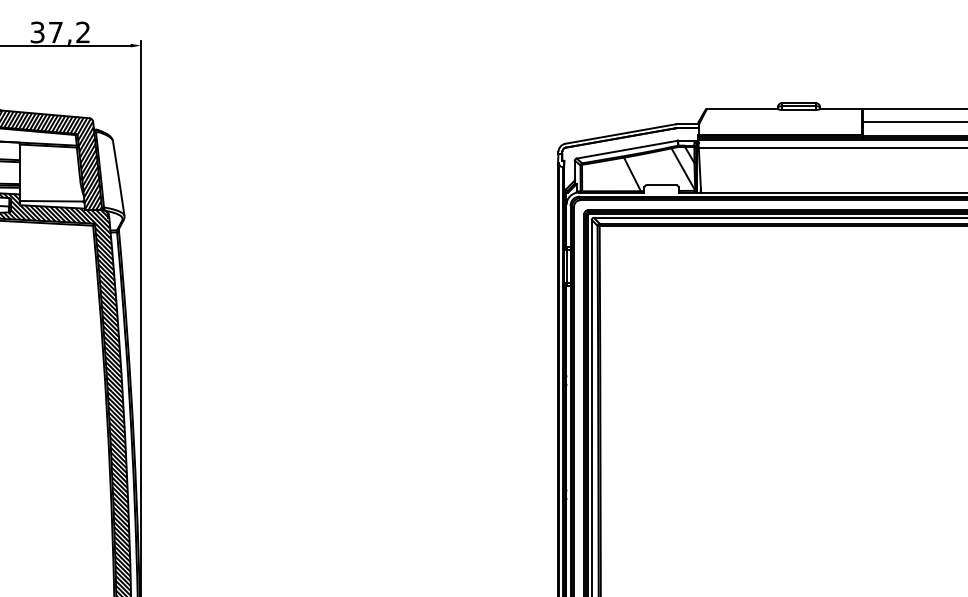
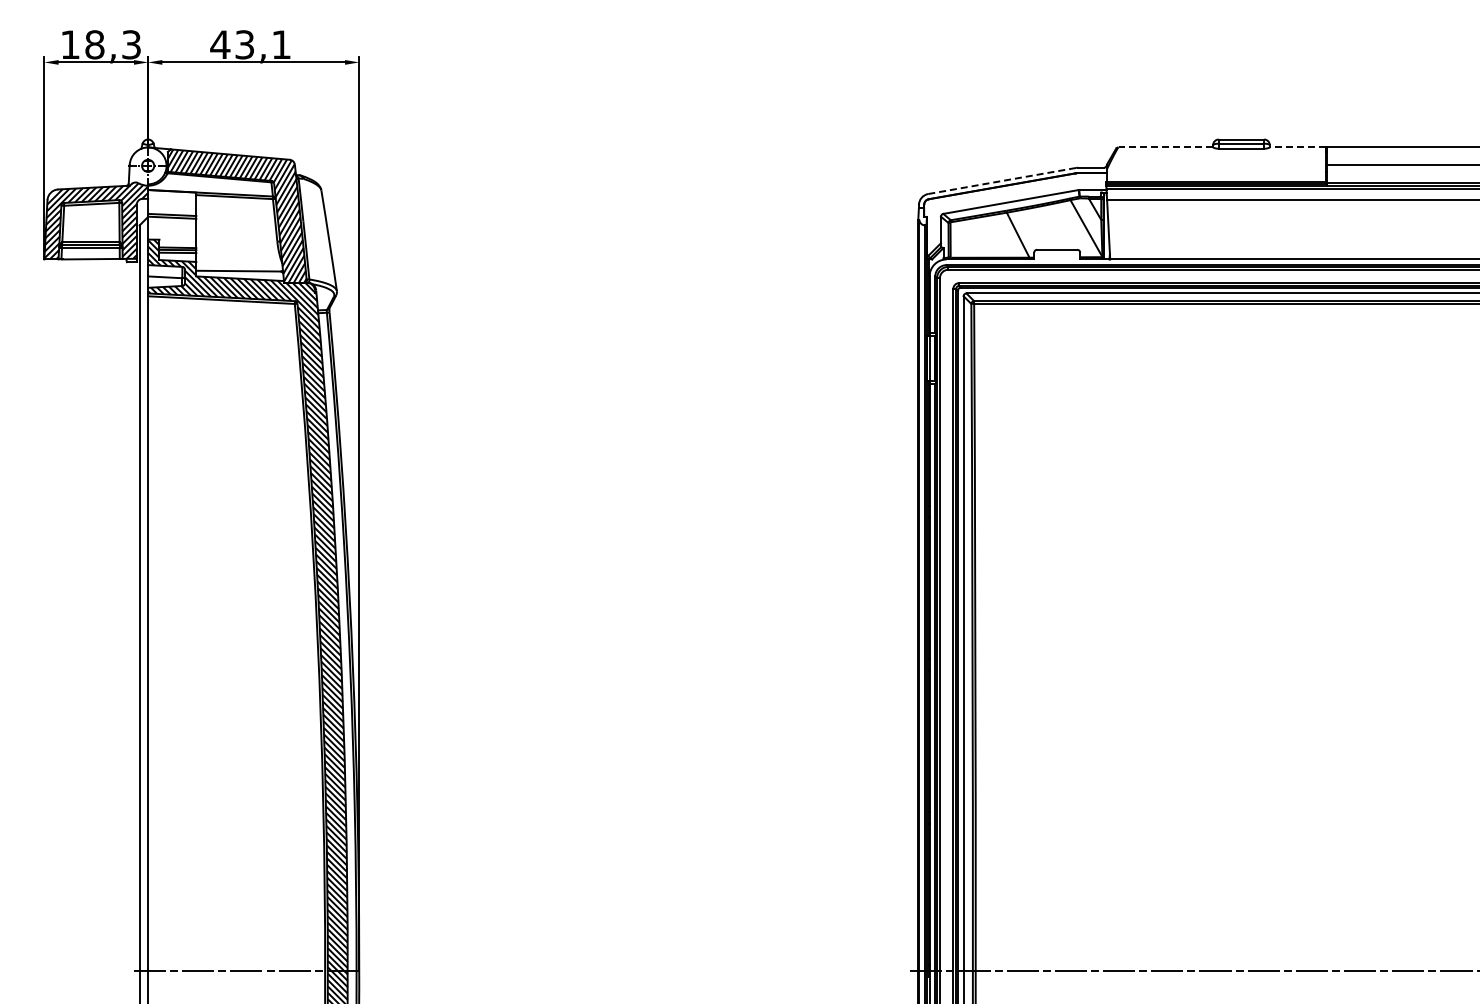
text: (60, 32) -> (250, 44), 37,2 -> 43,1
line: (742, 109) -> (1165, 147), solid -> dashed
line: (840, 109) -> (1297, 147), solid -> dashed
line: (620, 133) -> (1002, 180), solid -> dashed

